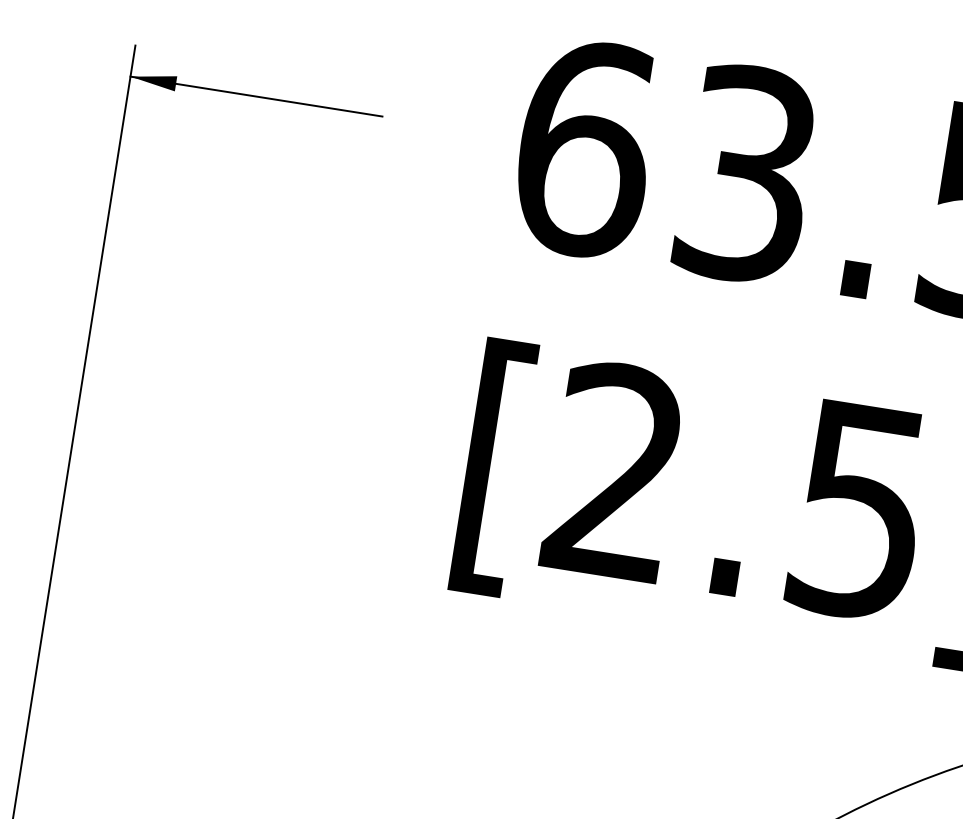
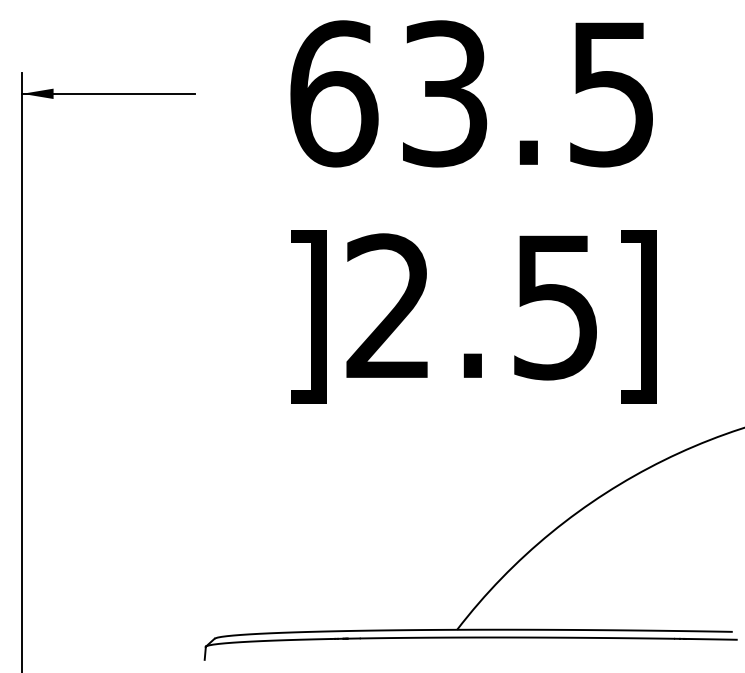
text: (495, 467) -> (307, 316), [ -> ]

